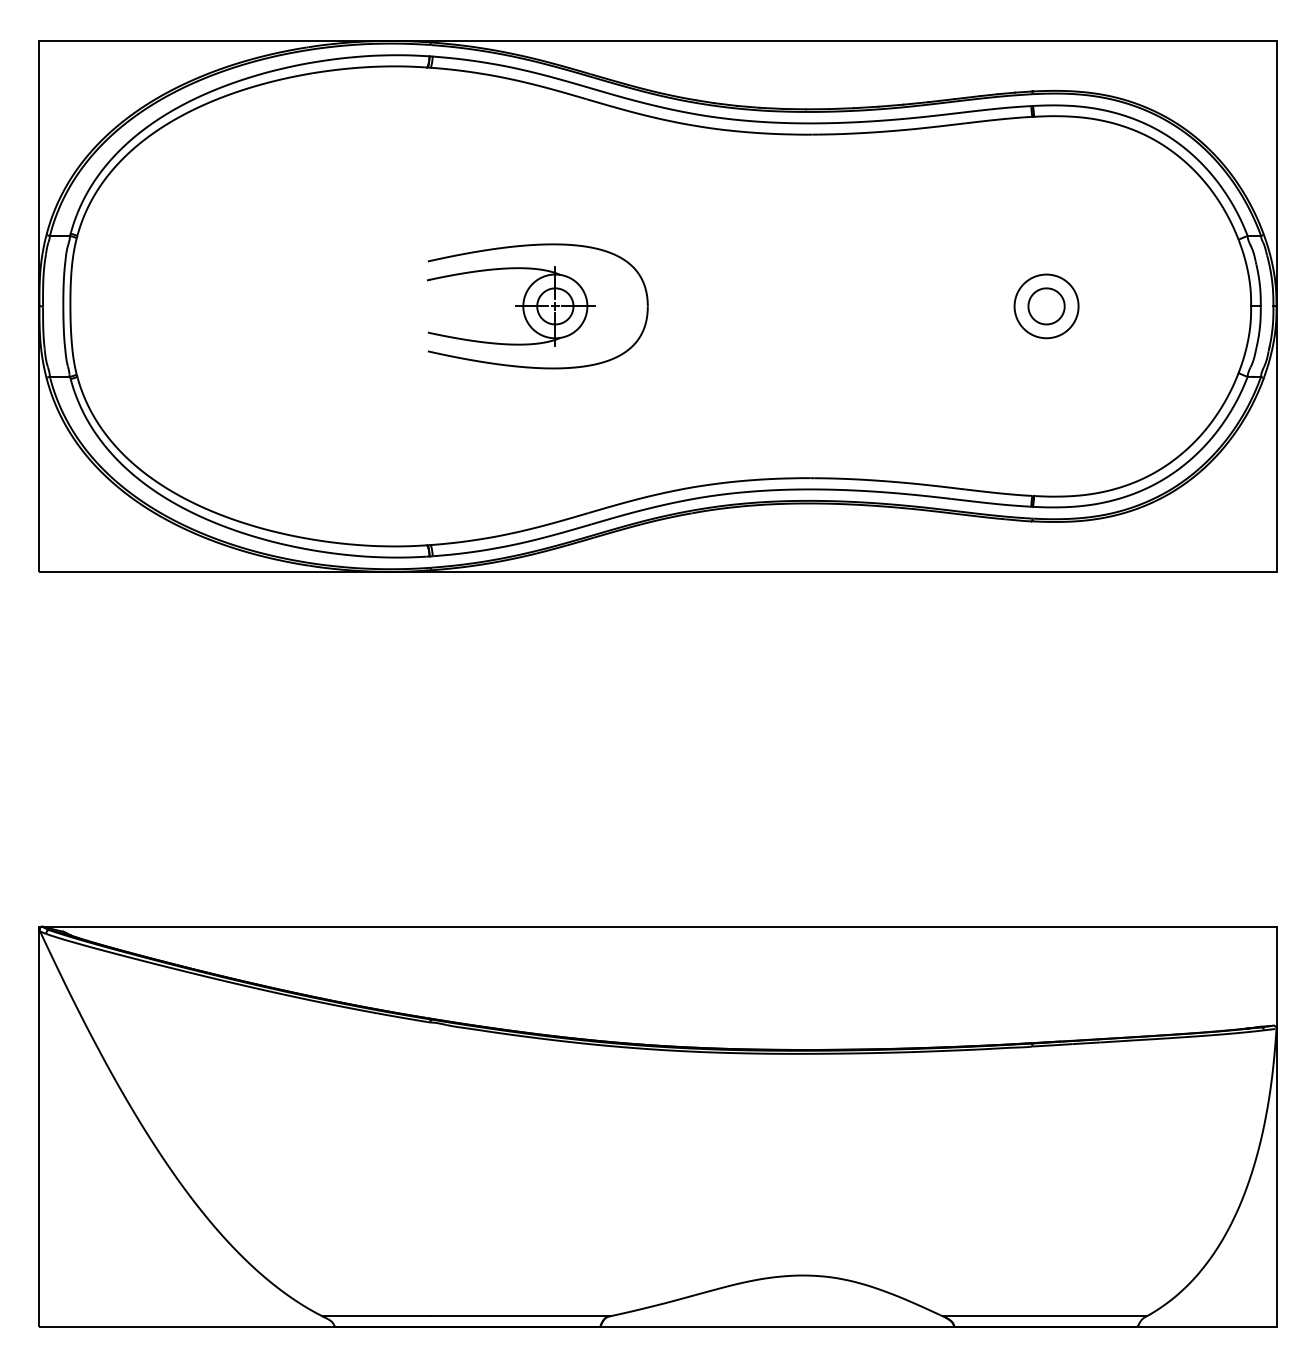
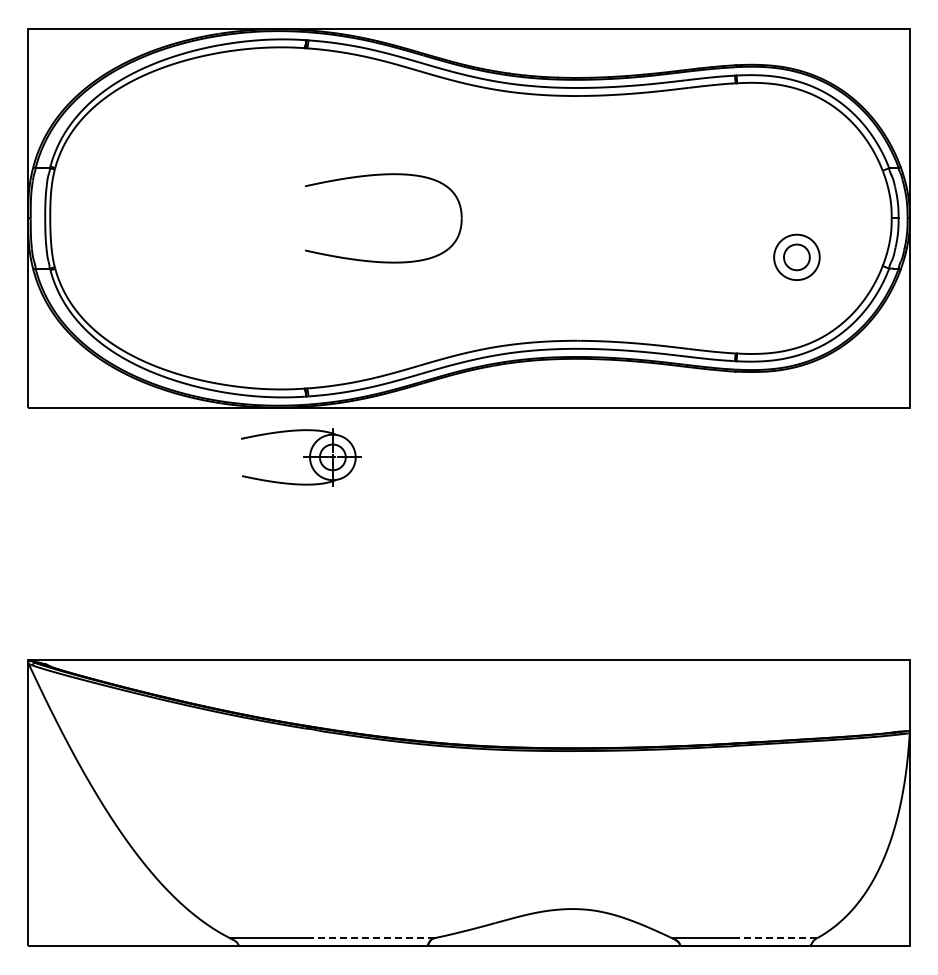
part: (1045, 305) -> (796, 256), moved
part: (511, 306) -> (301, 457), moved
line: (519, 1316) -> (370, 938), solid -> dashed
line: (1089, 1316) -> (776, 938), solid -> dashed

